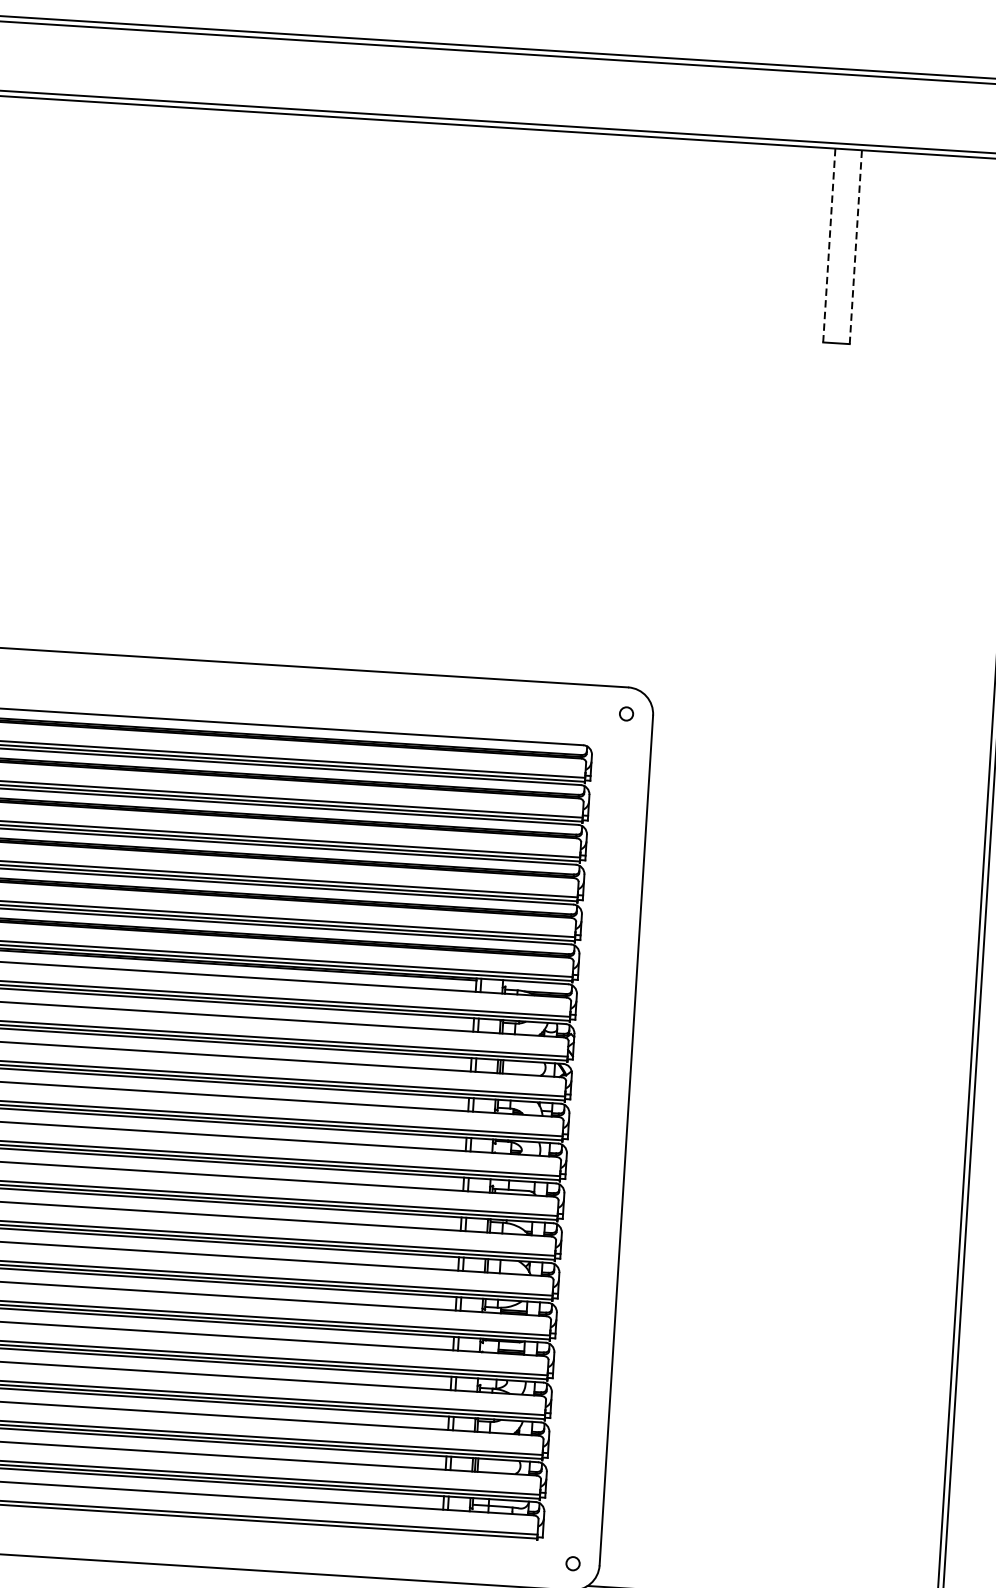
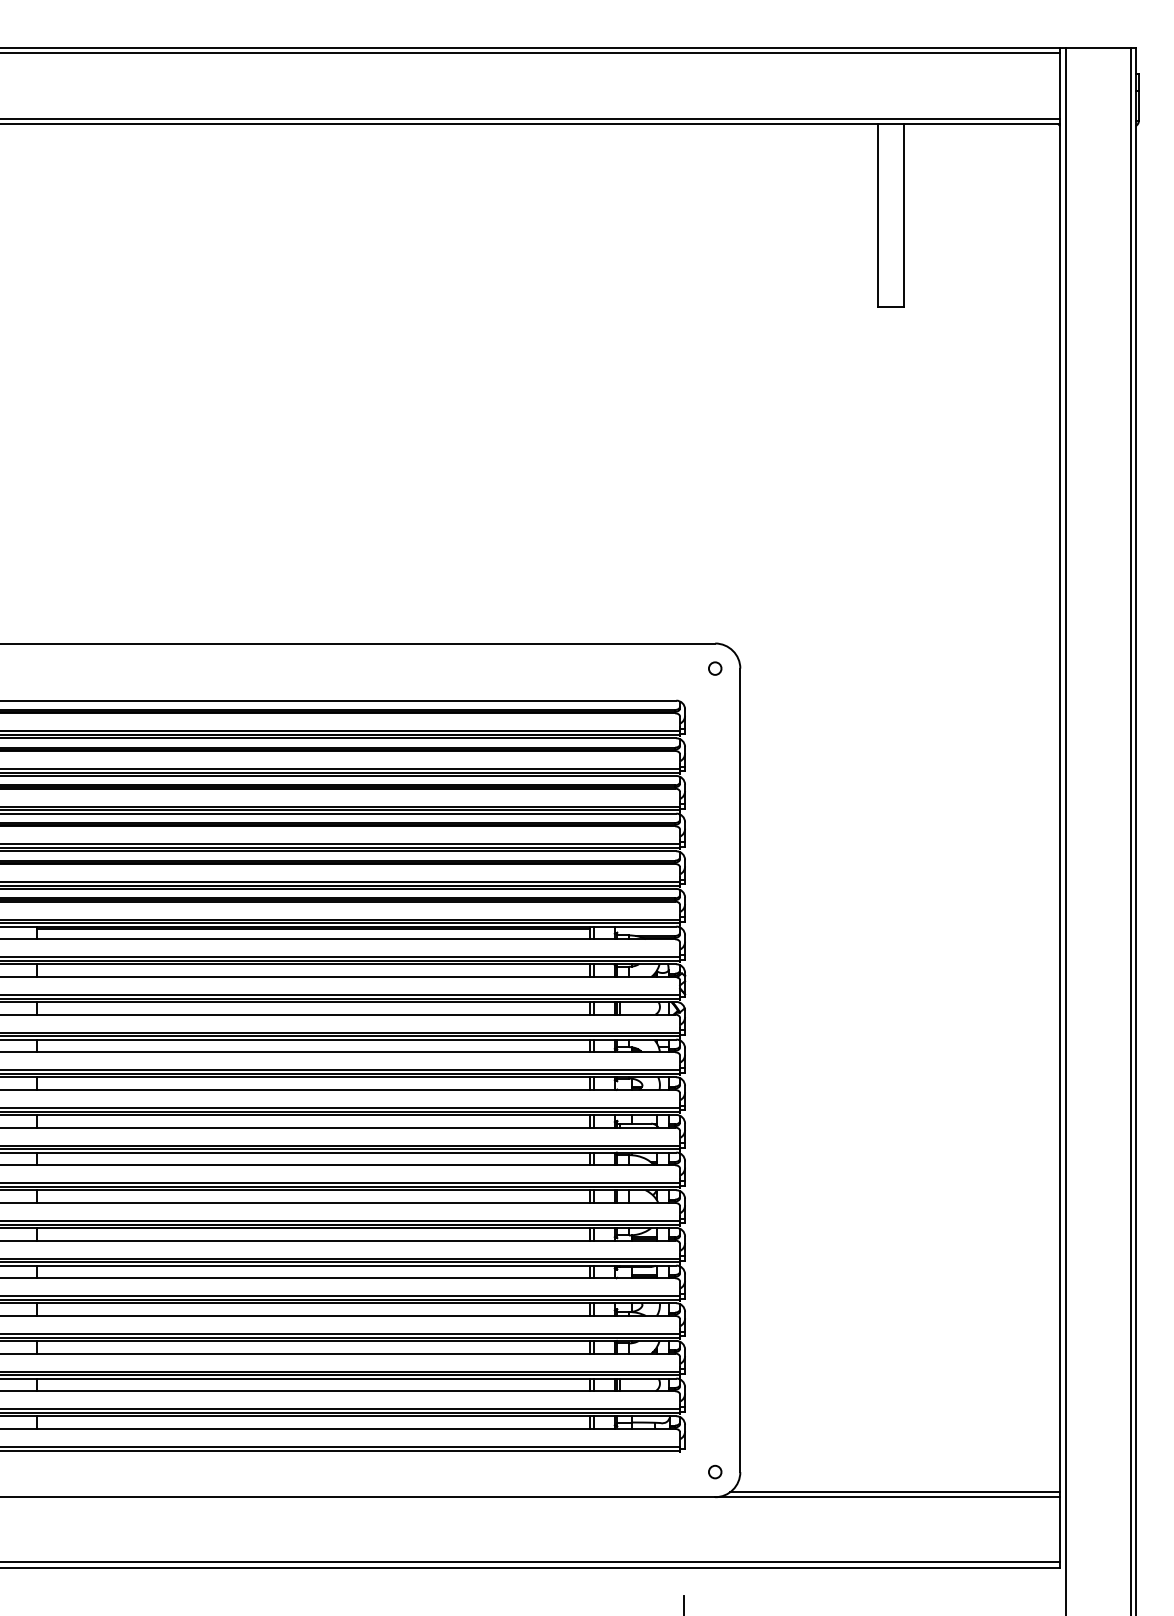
line: (829, 245) -> (878, 215), dashed -> solid
line: (855, 247) -> (903, 215), dashed -> solid

